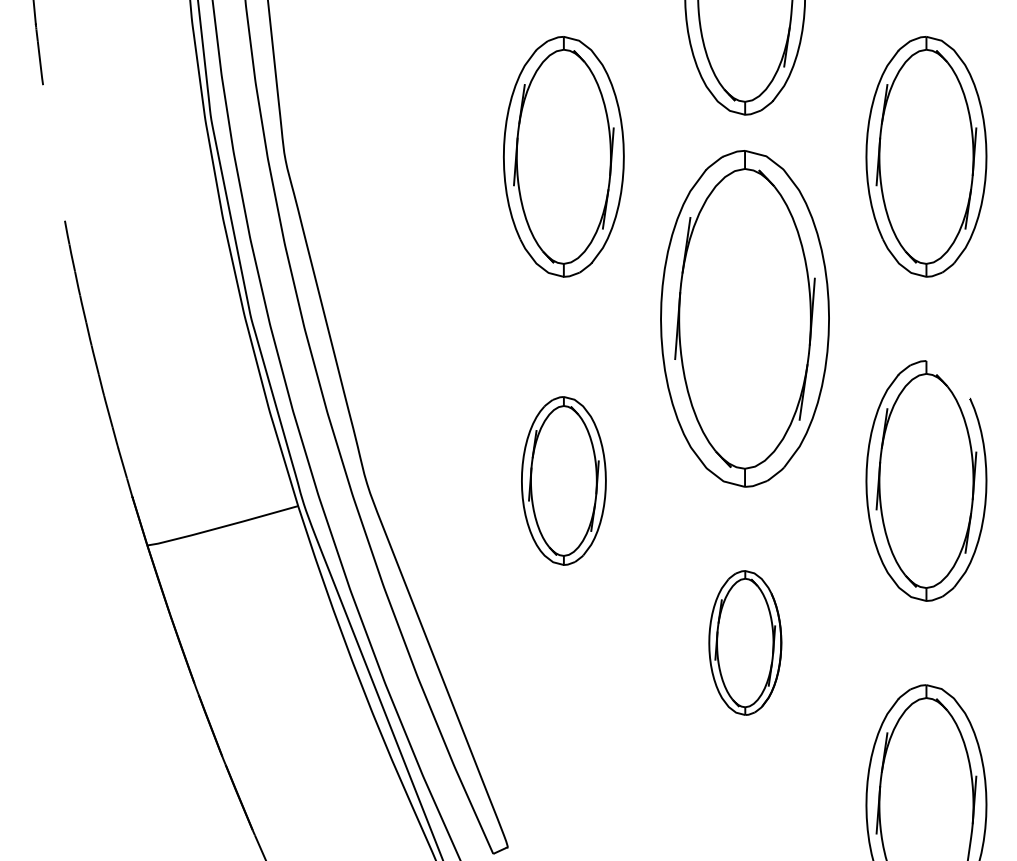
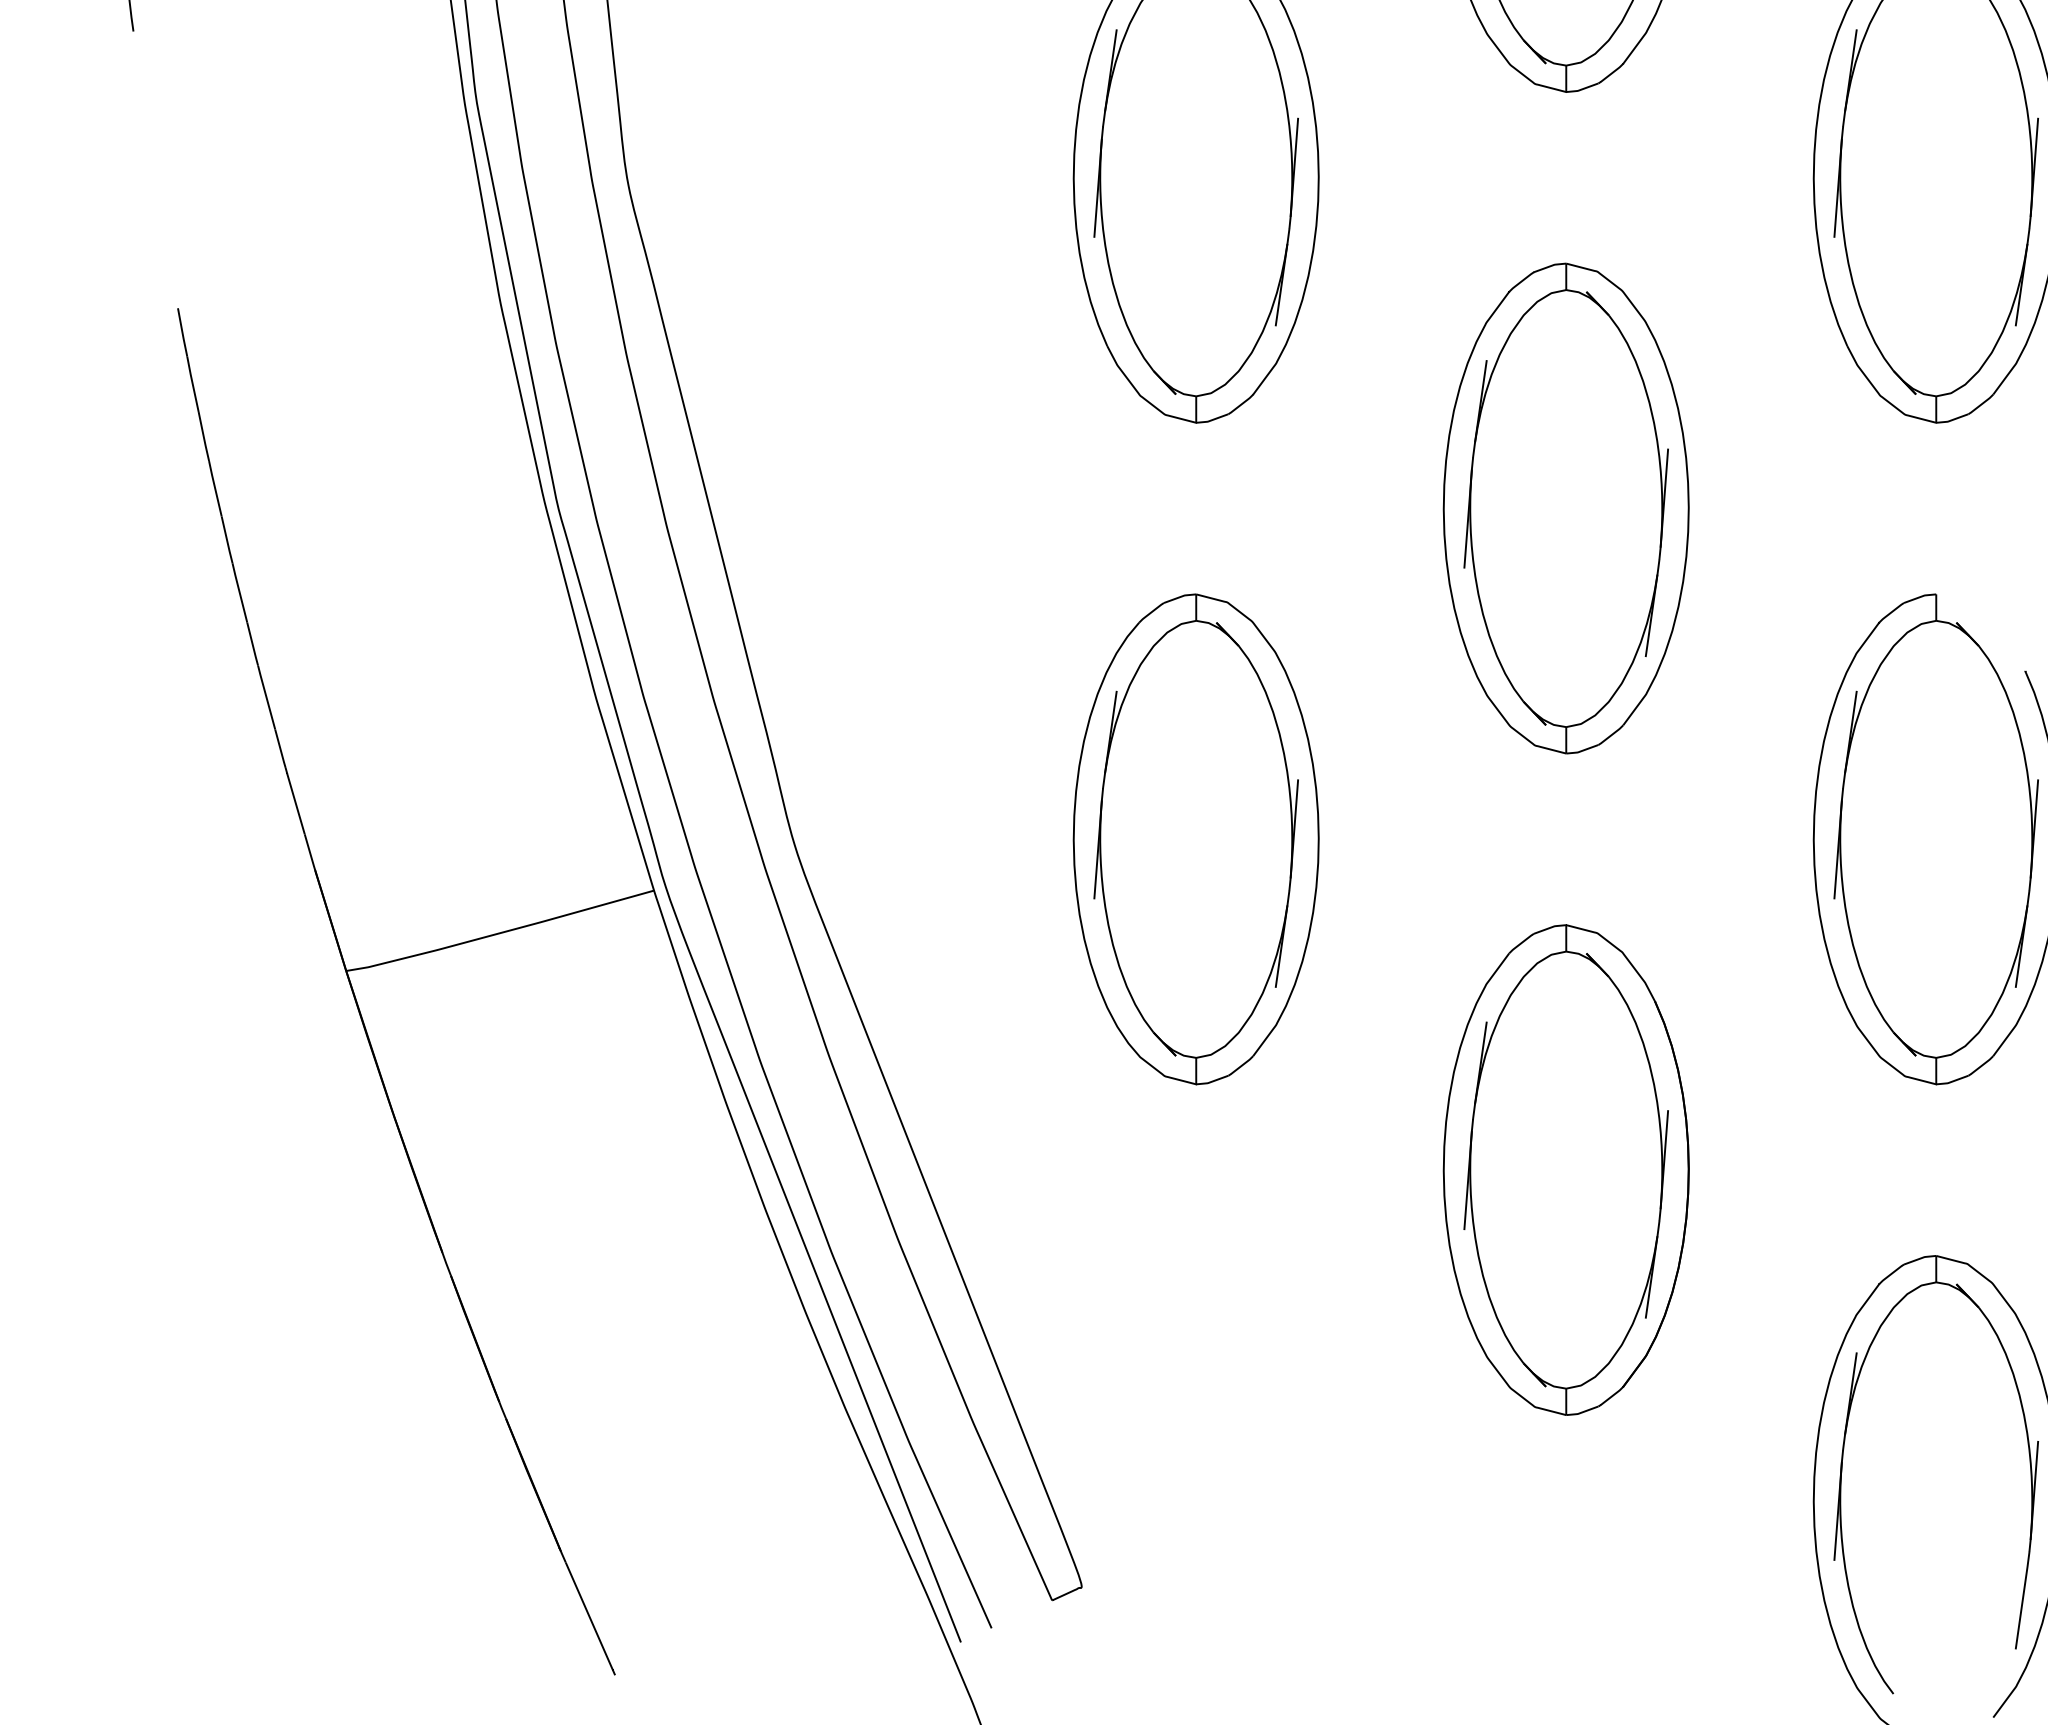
part: (745, 318) -> (1566, 507), size x0.71
part: (563, 480) -> (1195, 838), size x1.43
part: (745, 642) -> (1566, 1169), size x1.67

